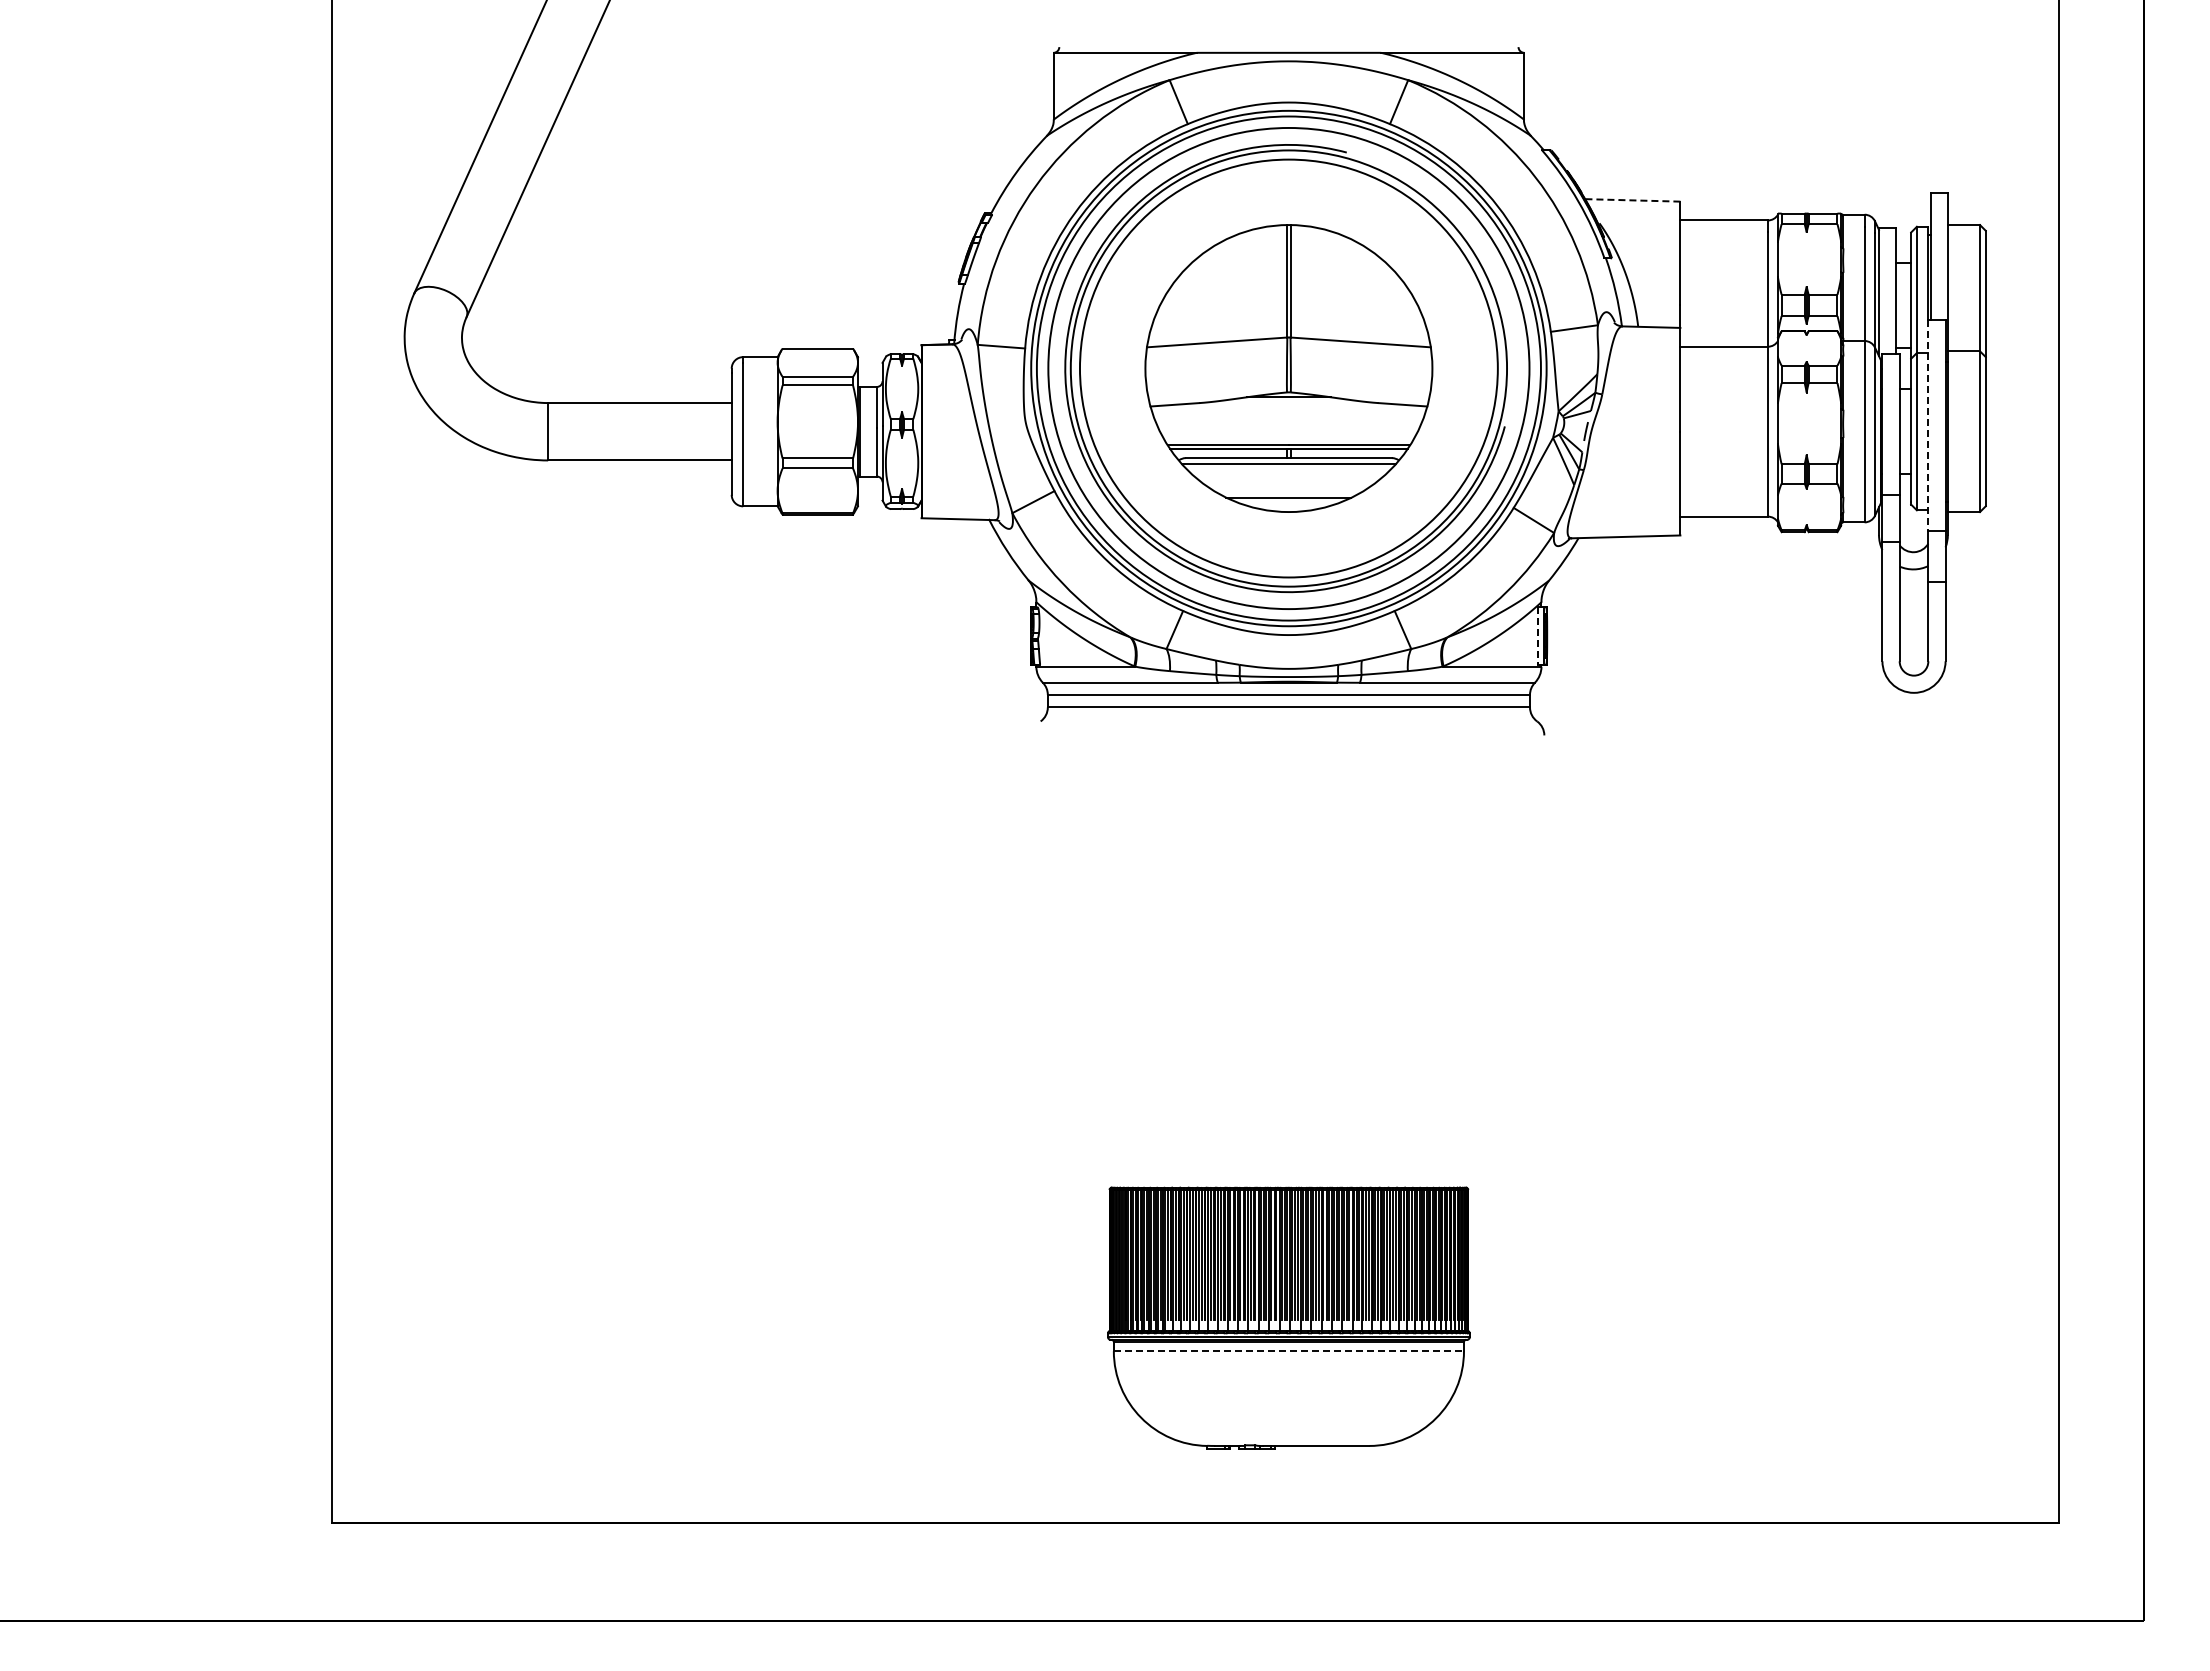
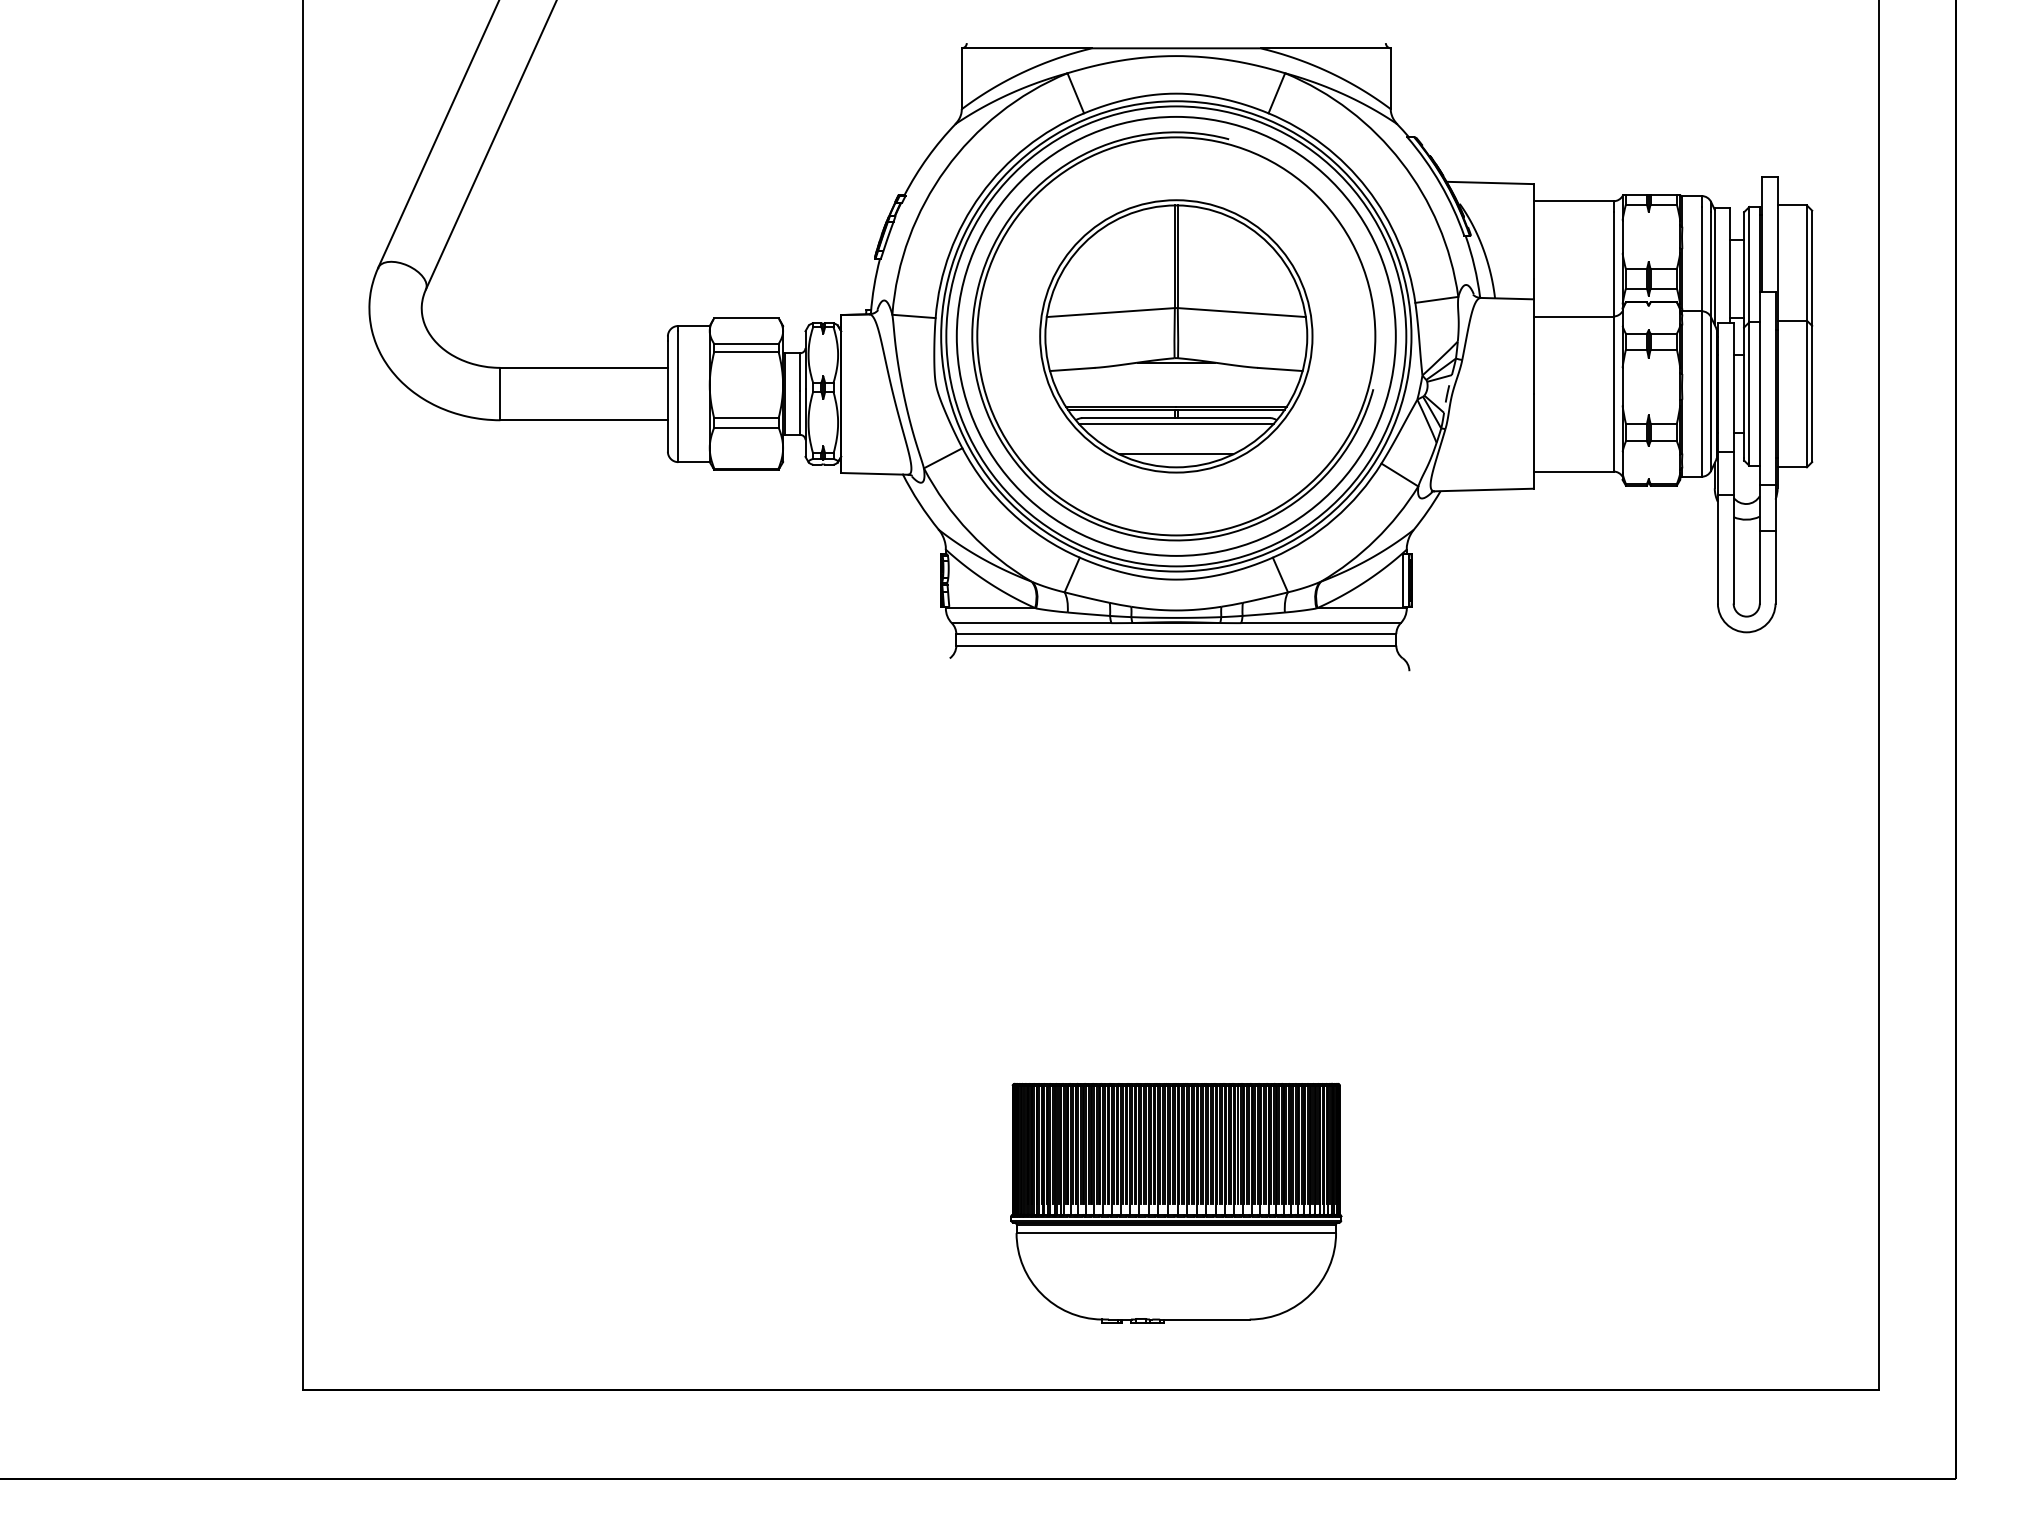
line: (1632, 200) -> (1489, 183), dashed -> solid
circle: (1288, 368) -> (1175, 336), size x0.71
line: (1928, 425) -> (1759, 388), dashed -> solid
line: (1537, 636) -> (1403, 580), dashed -> solid
line: (1289, 1351) -> (1176, 1233), dashed -> solid

